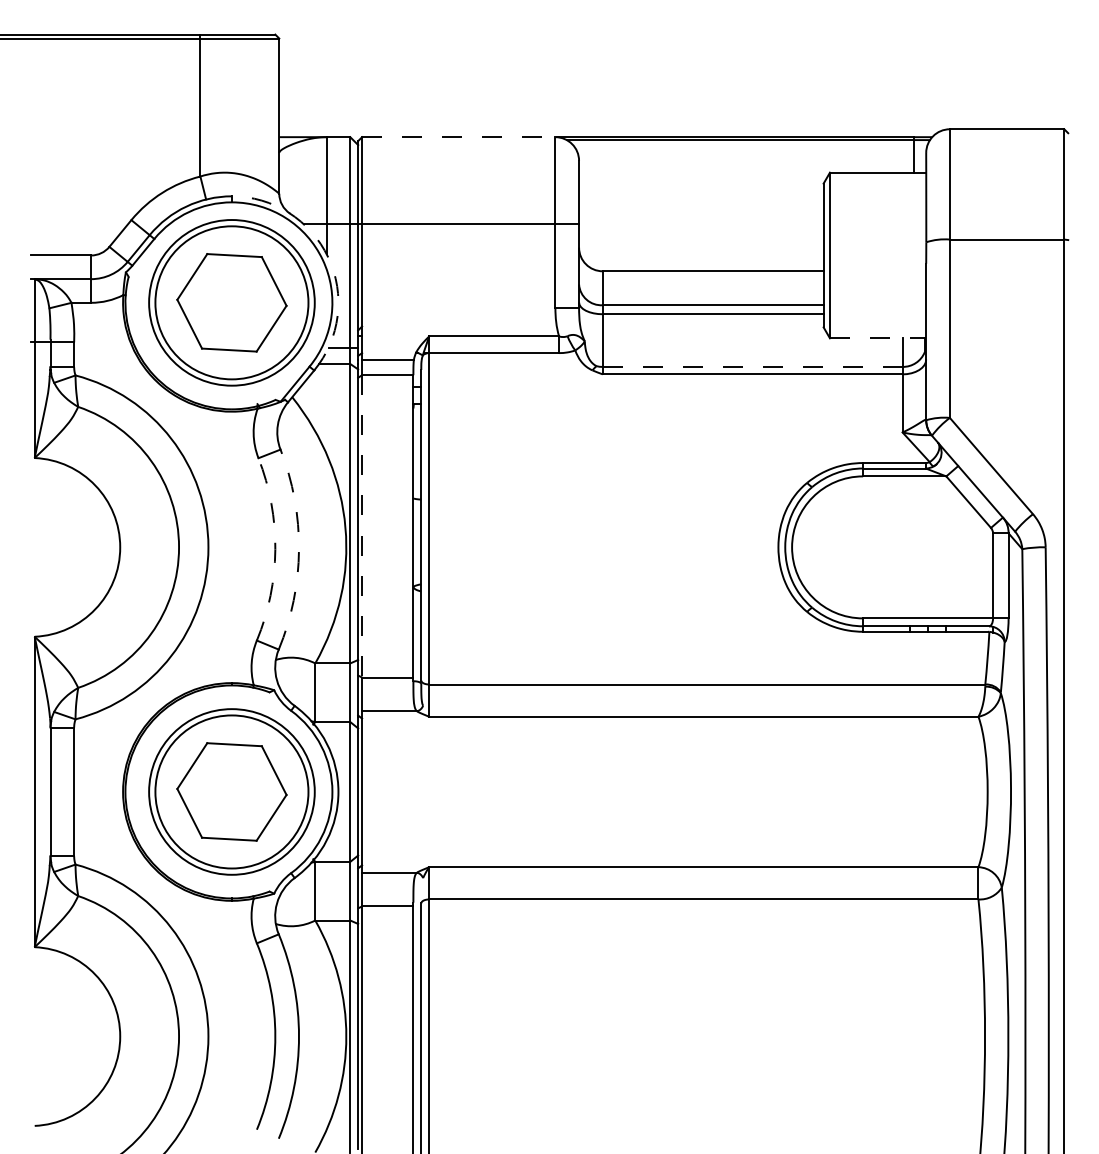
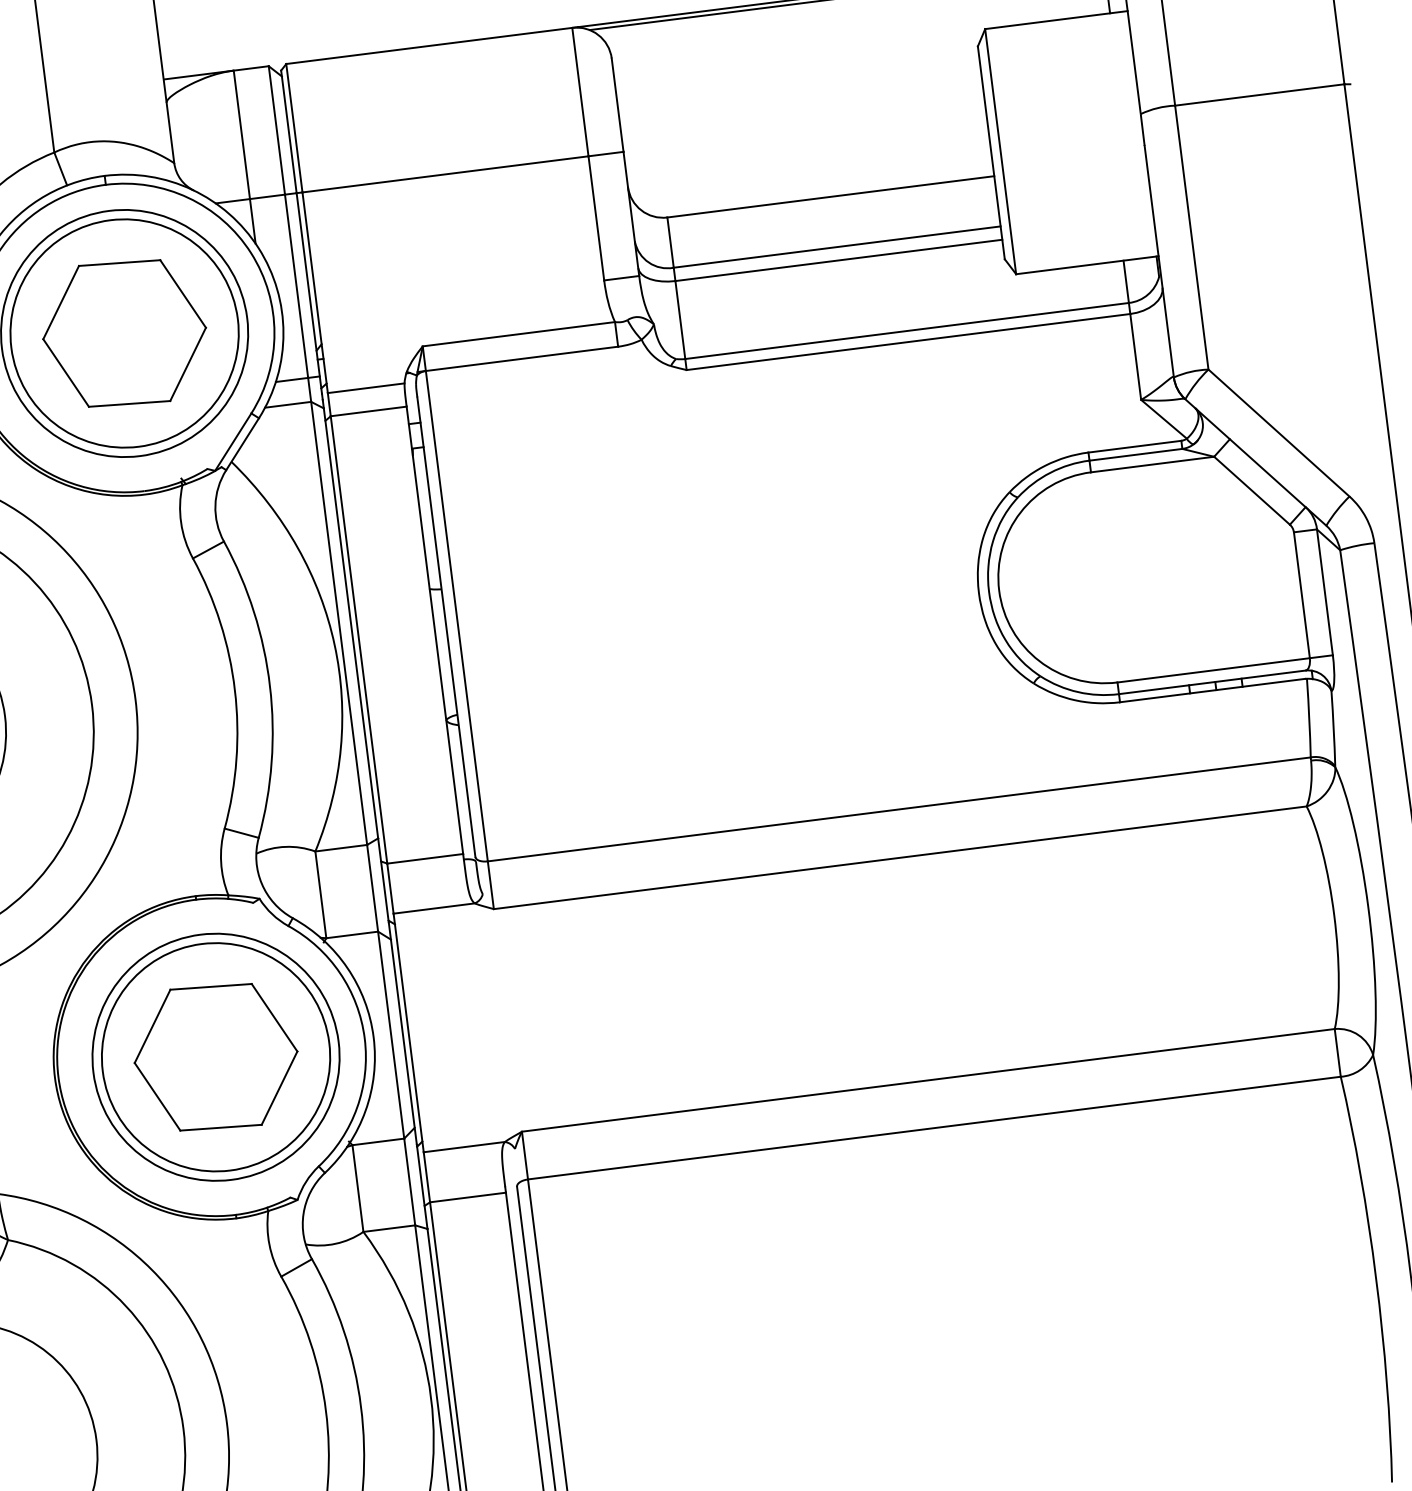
line: (458, 137) -> (428, 46), dashed -> solid
arc: (328, 257) -> (259, 248), dashed -> solid
line: (878, 338) -> (1088, 265), dashed -> solid
line: (752, 366) -> (906, 330), dashed -> solid
line: (362, 526) -> (359, 640), dashed -> solid
arc: (275, 549) -> (235, 690), dashed -> solid
arc: (299, 549) -> (270, 685), dashed -> solid

